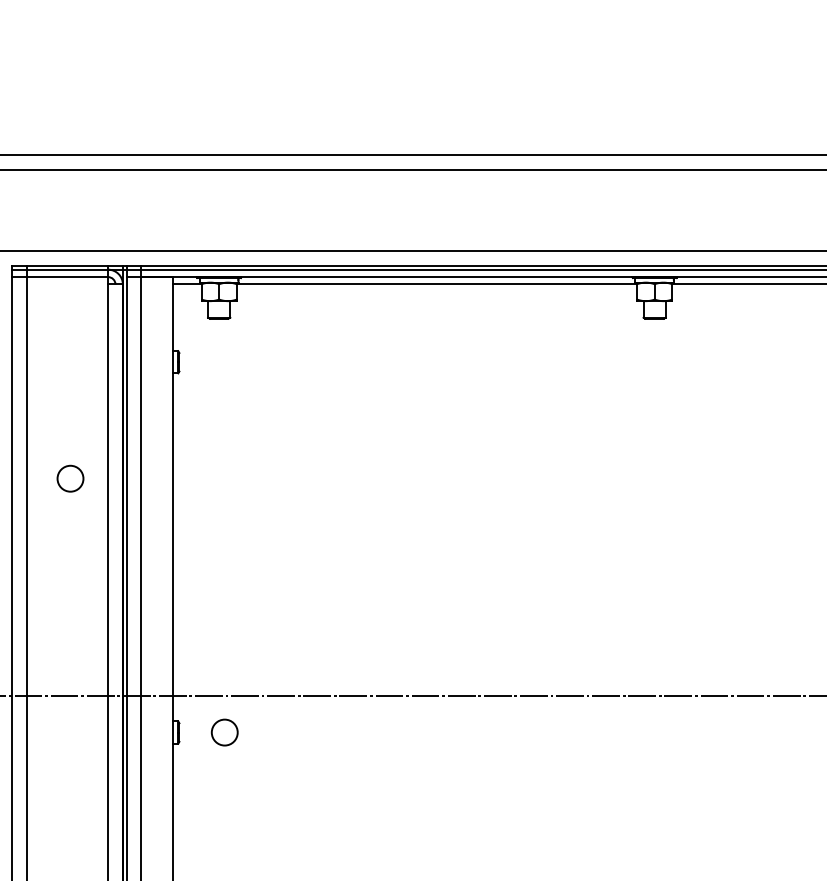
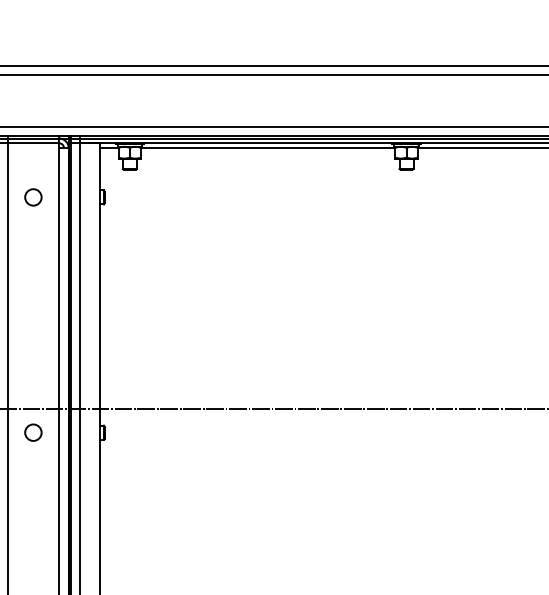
circle: (70, 478) -> (33, 197), moved
circle: (224, 732) -> (33, 432), moved

